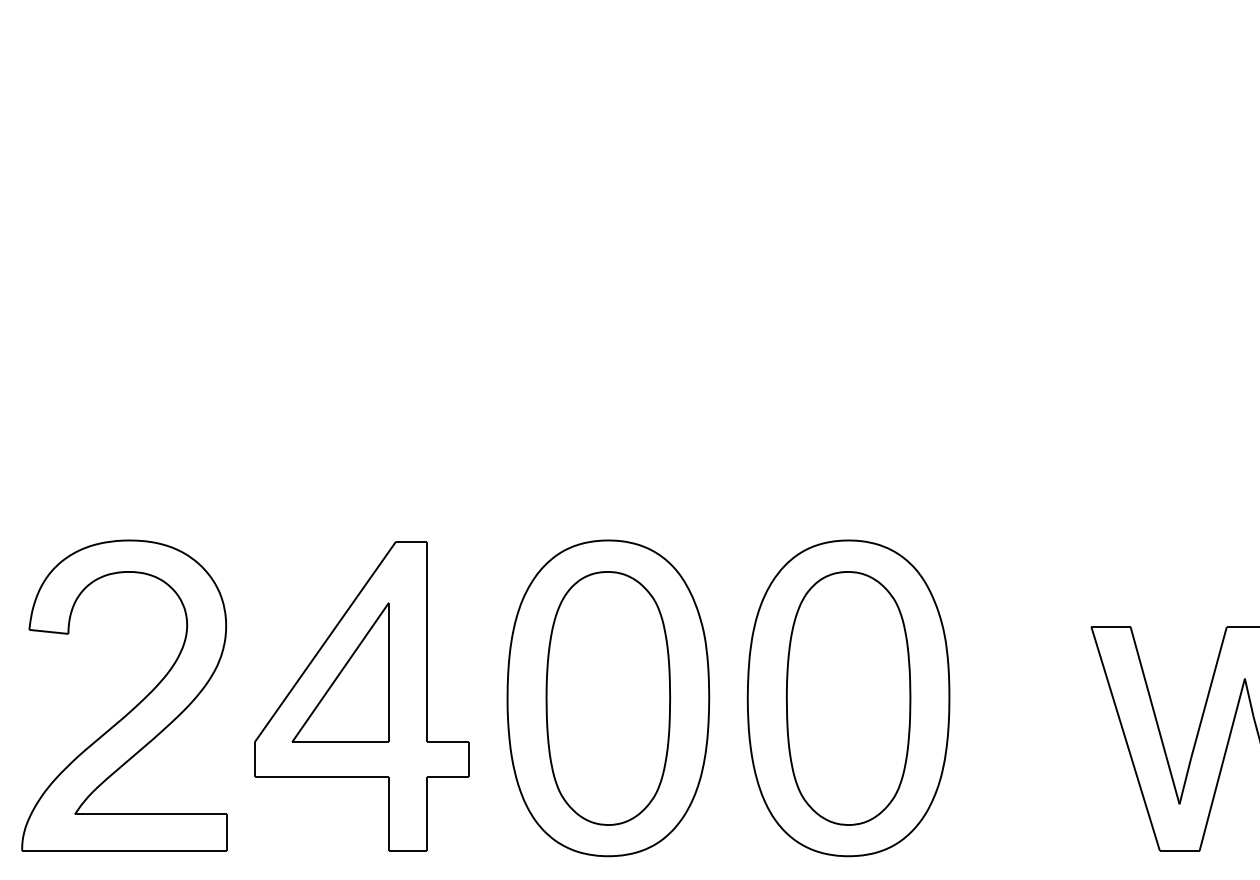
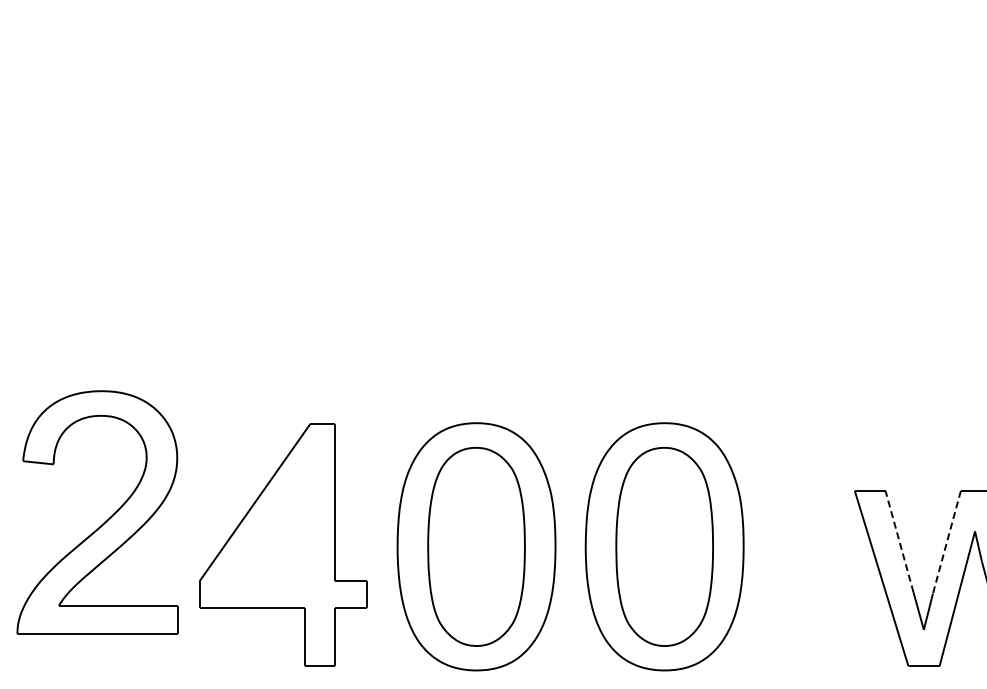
part: (340, 672) -> (266, 526), removed
line: (1148, 691) -> (899, 541), solid -> dashed
line: (1208, 692) -> (946, 542), solid -> dashed
part: (132, 708) -> (103, 522), moved

